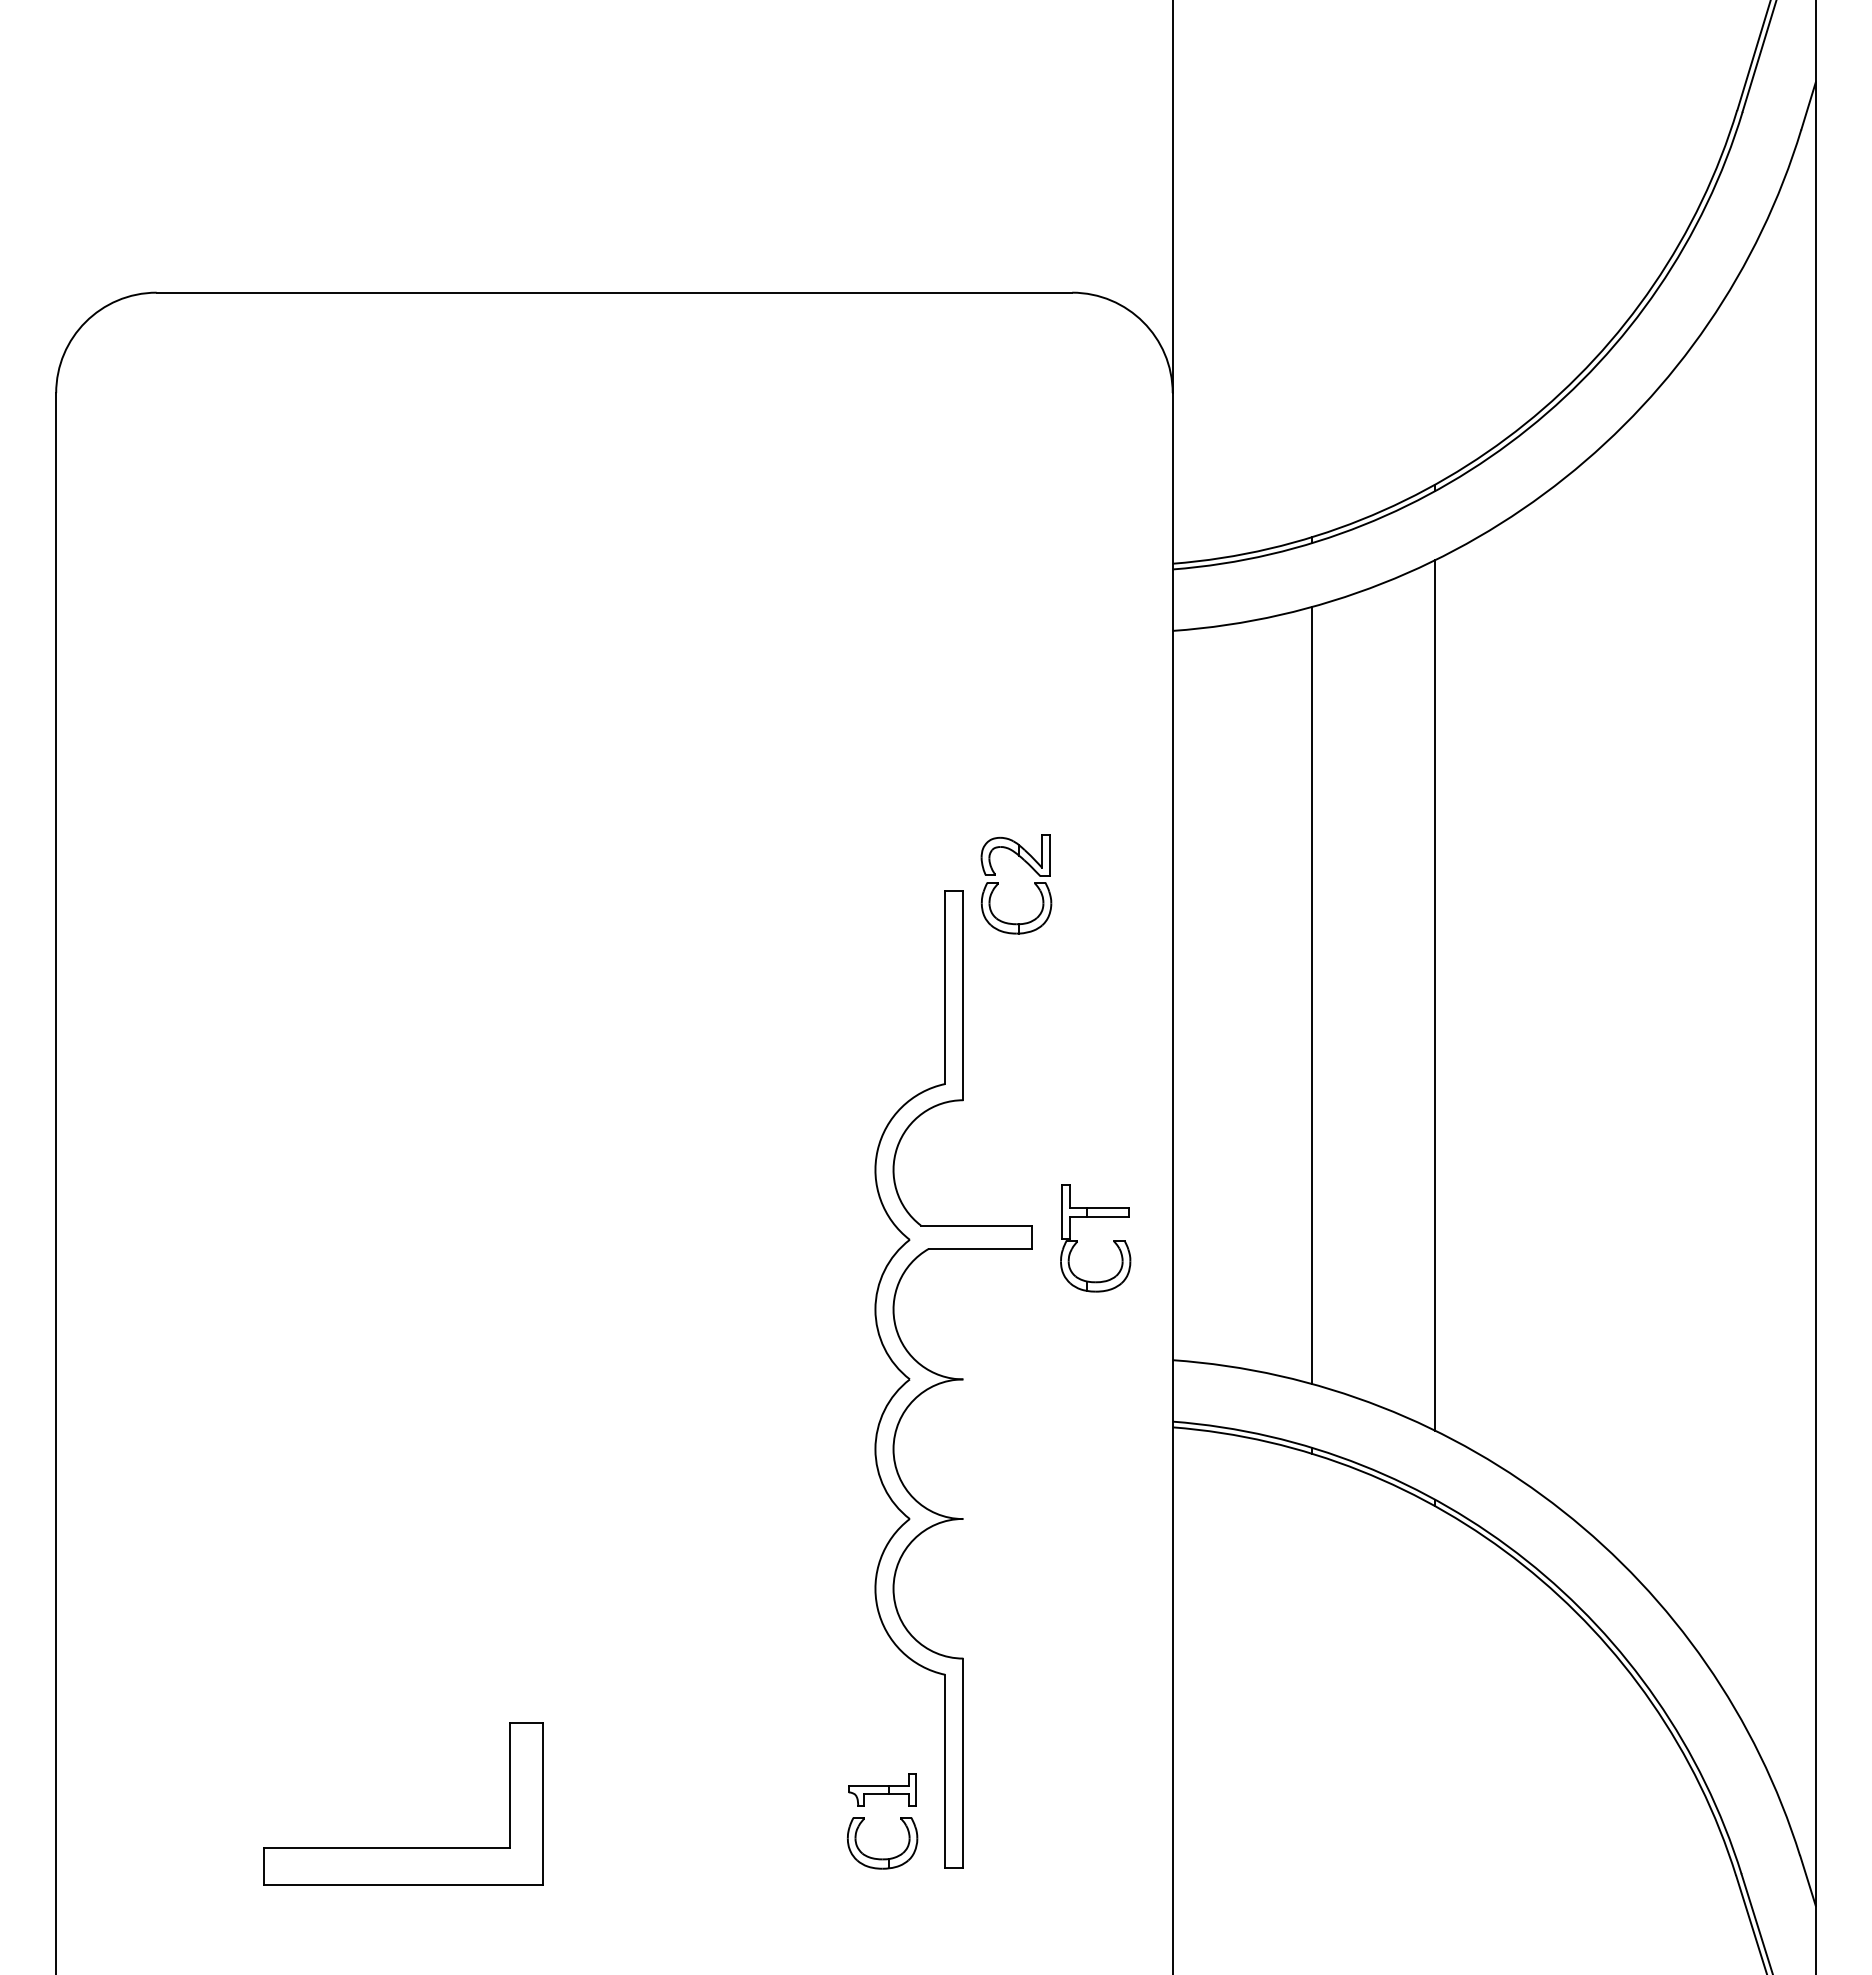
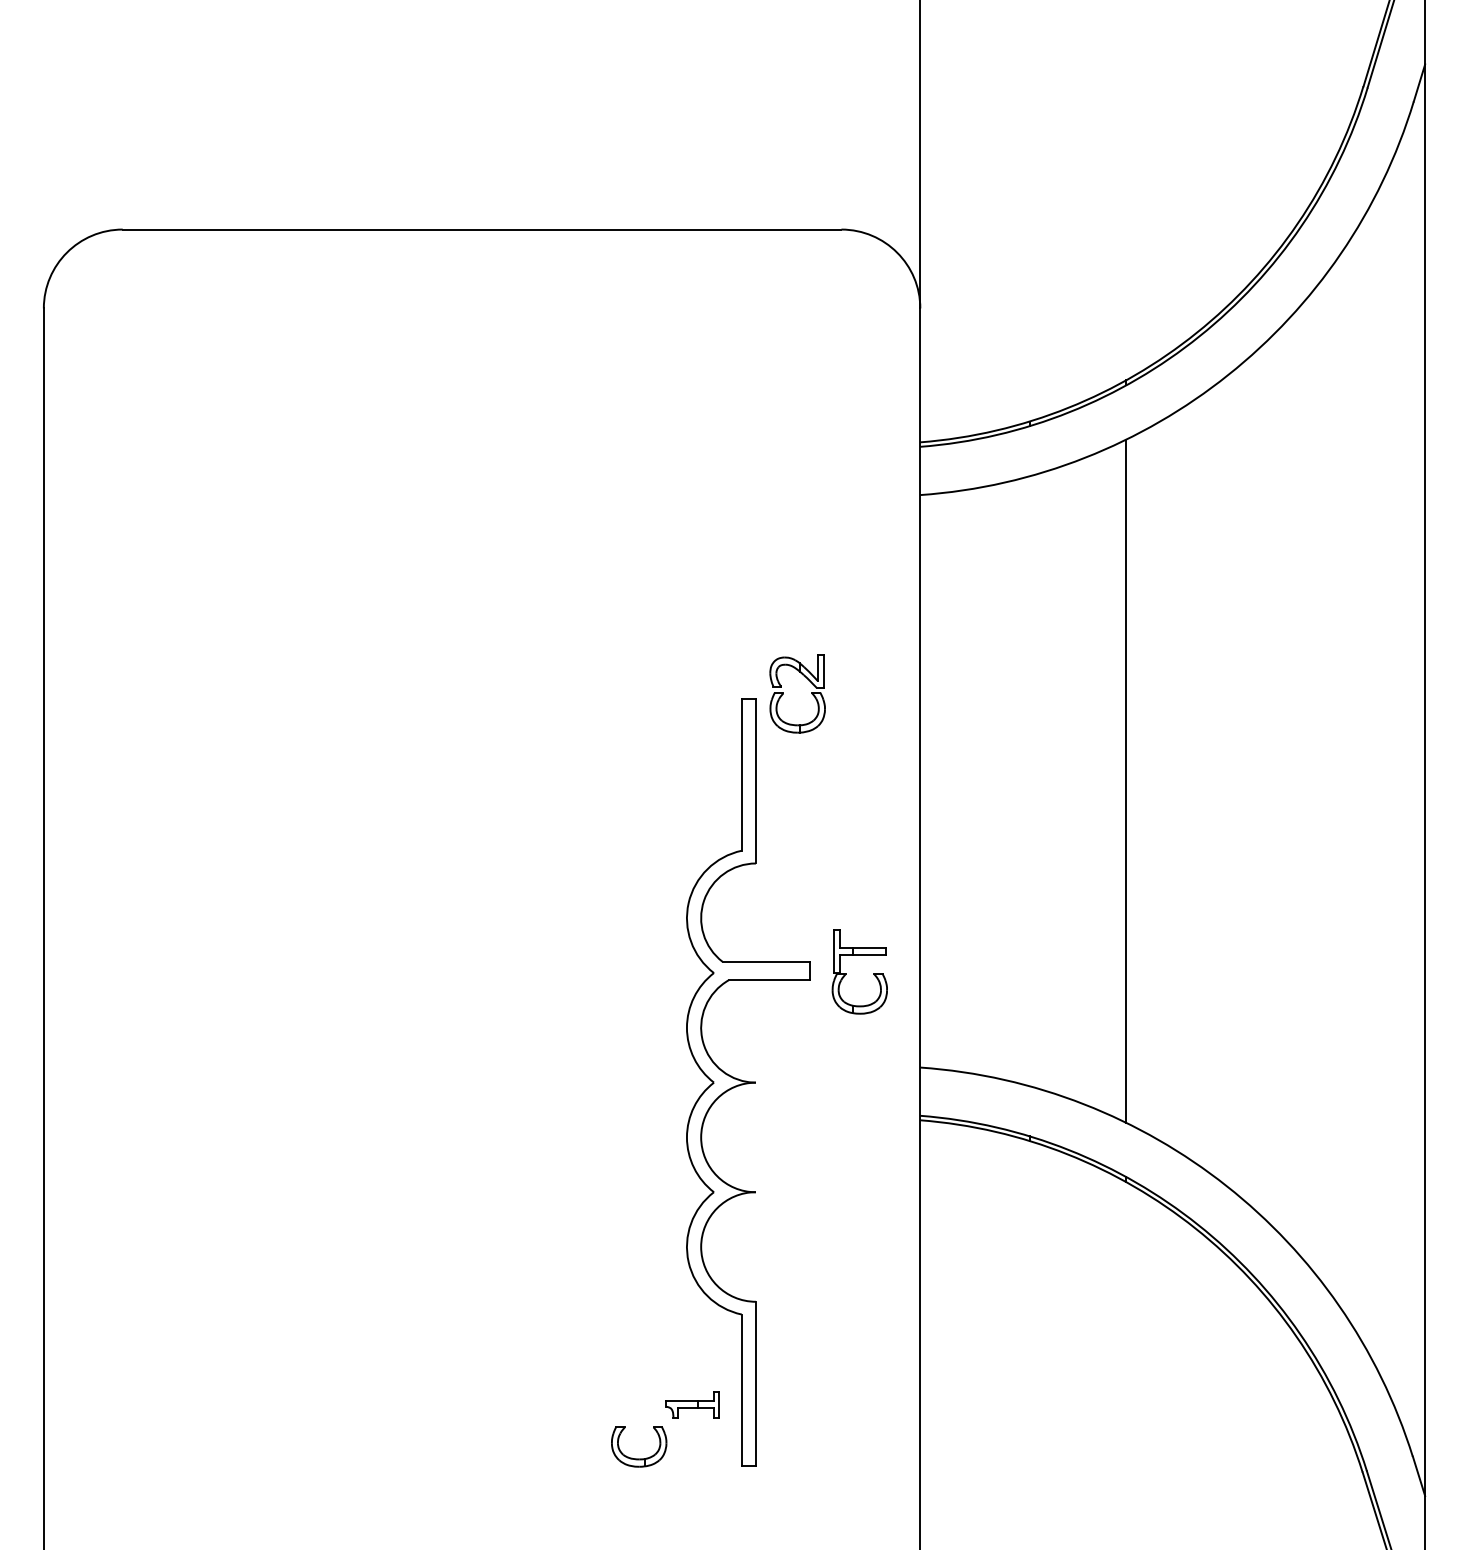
line: (1312, 995) -> (1030, 781), removed
part: (403, 1847) -> (316, 1450), removed
part: (882, 1858) -> (639, 1458), moved

